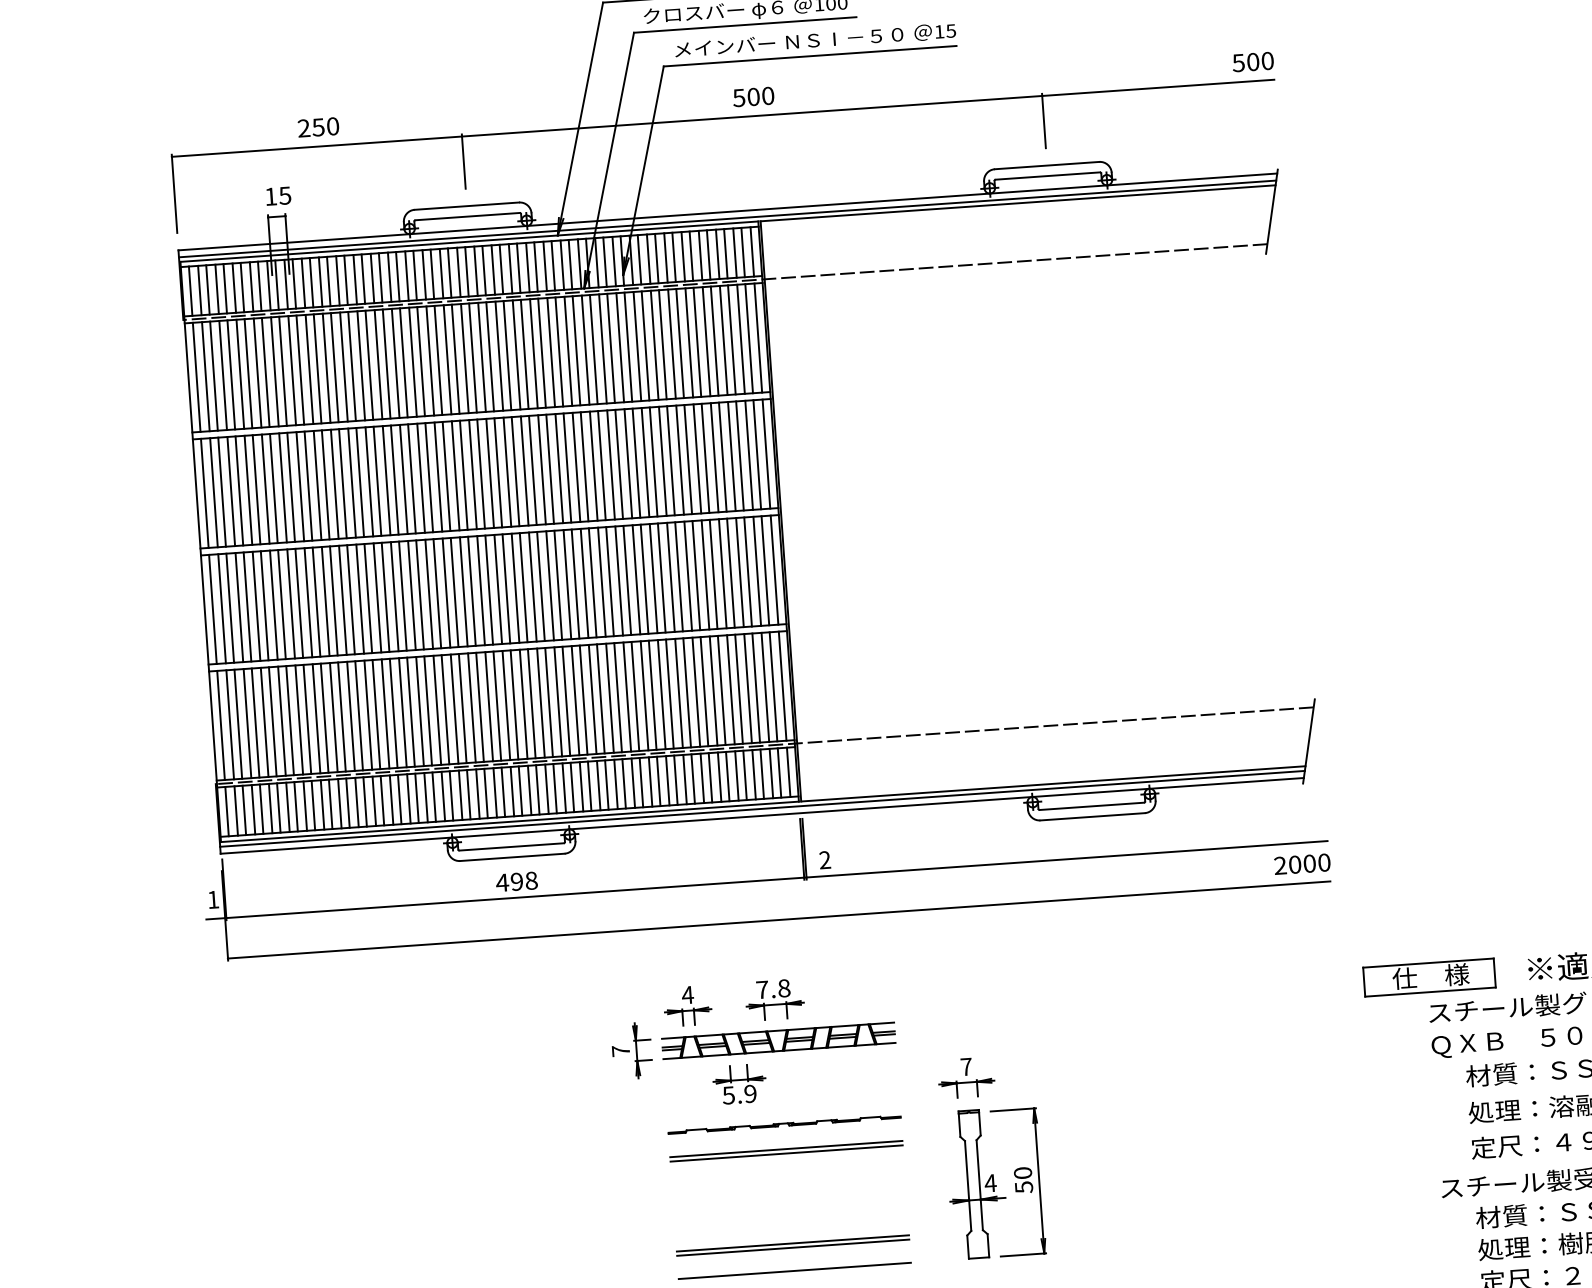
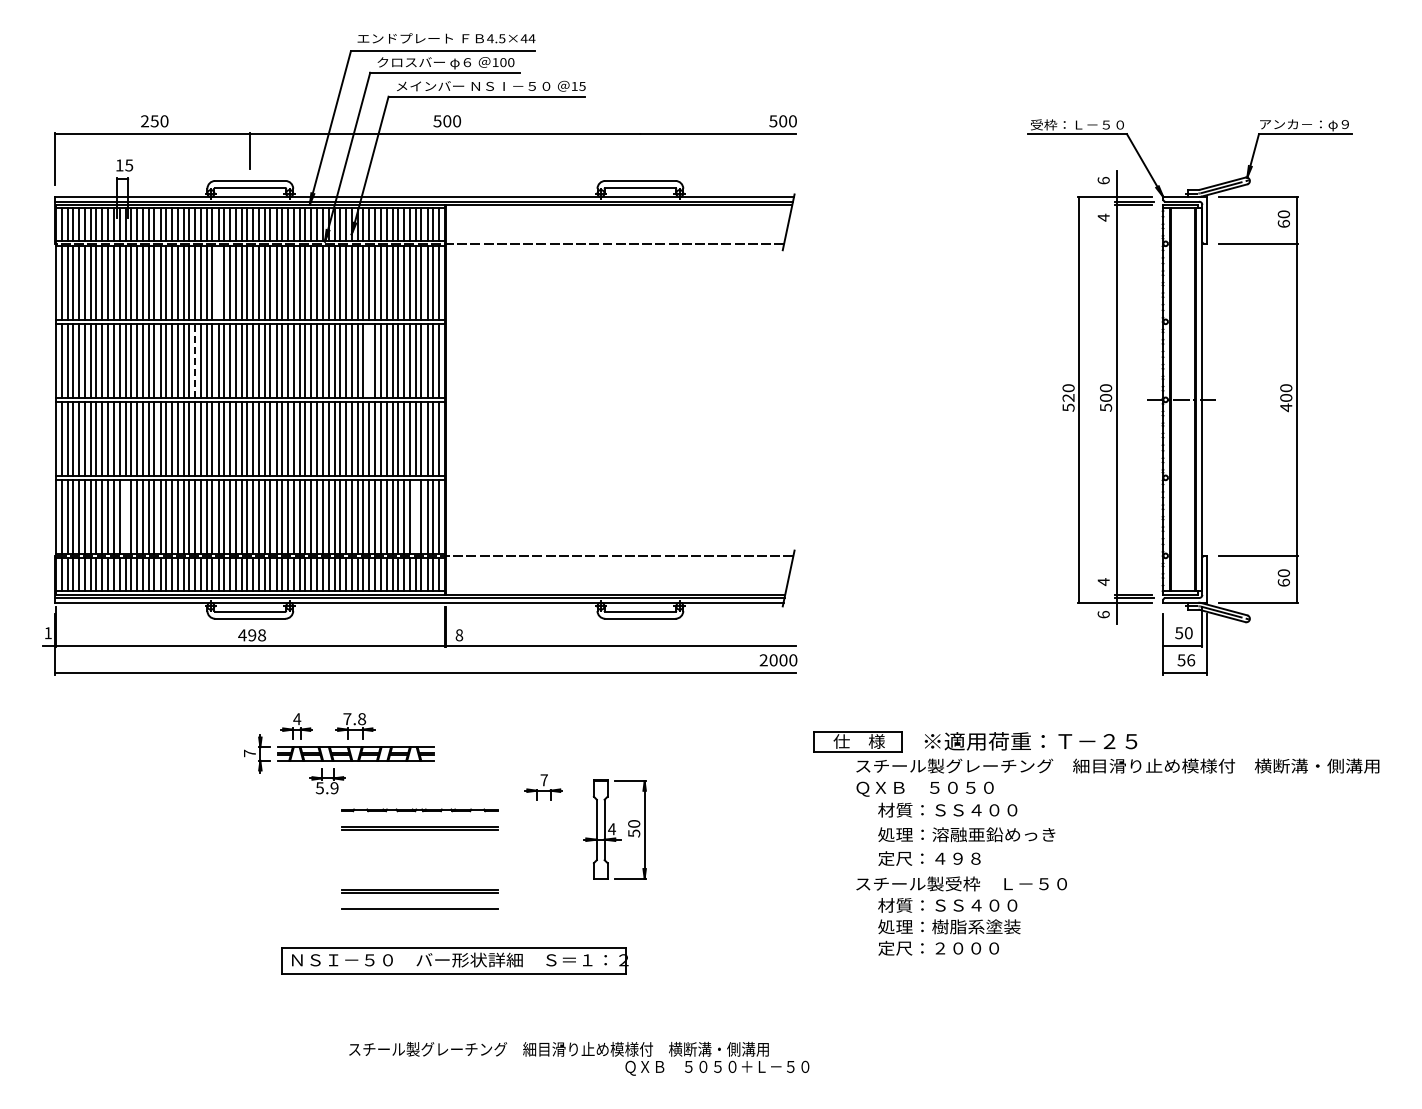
line: (1044, 120) -> (640, 150), removed
line: (430, 360) -> (218, 282), removed
line: (662, 460) -> (369, 360), removed
line: (404, 478) -> (195, 360), solid -> dashed
line: (747, 688) -> (415, 516), removed
line: (316, 718) -> (125, 516), removed
text: (825, 860) -> (459, 635), 2 -> 8
part: (754, 1041) -> (339, 753), moved
part: (994, 1183) -> (614, 829), moved

